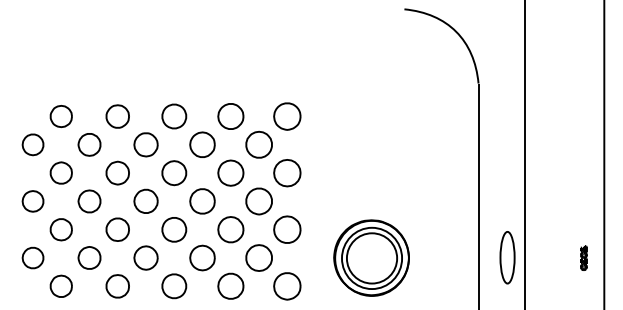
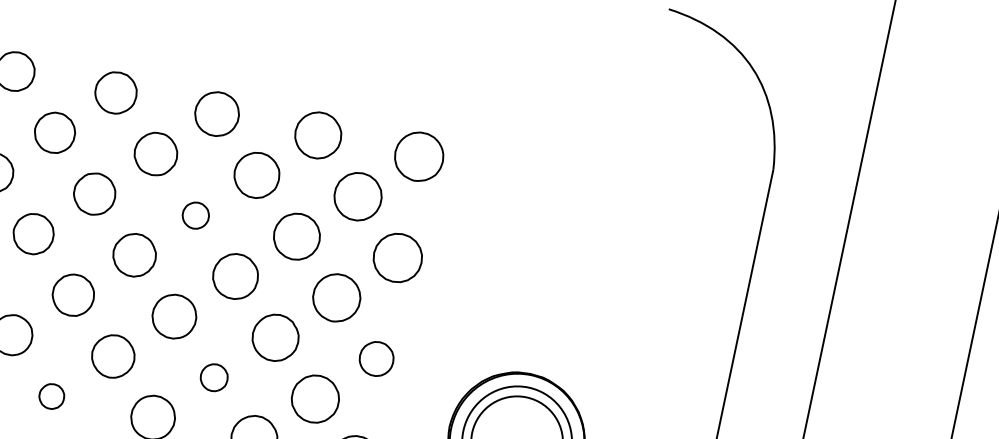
part: (174, 173) -> (195, 216), size x0.6
part: (287, 229) -> (376, 358), size x0.7
part: (202, 257) -> (214, 376), size x0.6
part: (117, 286) -> (51, 396), size x0.6

